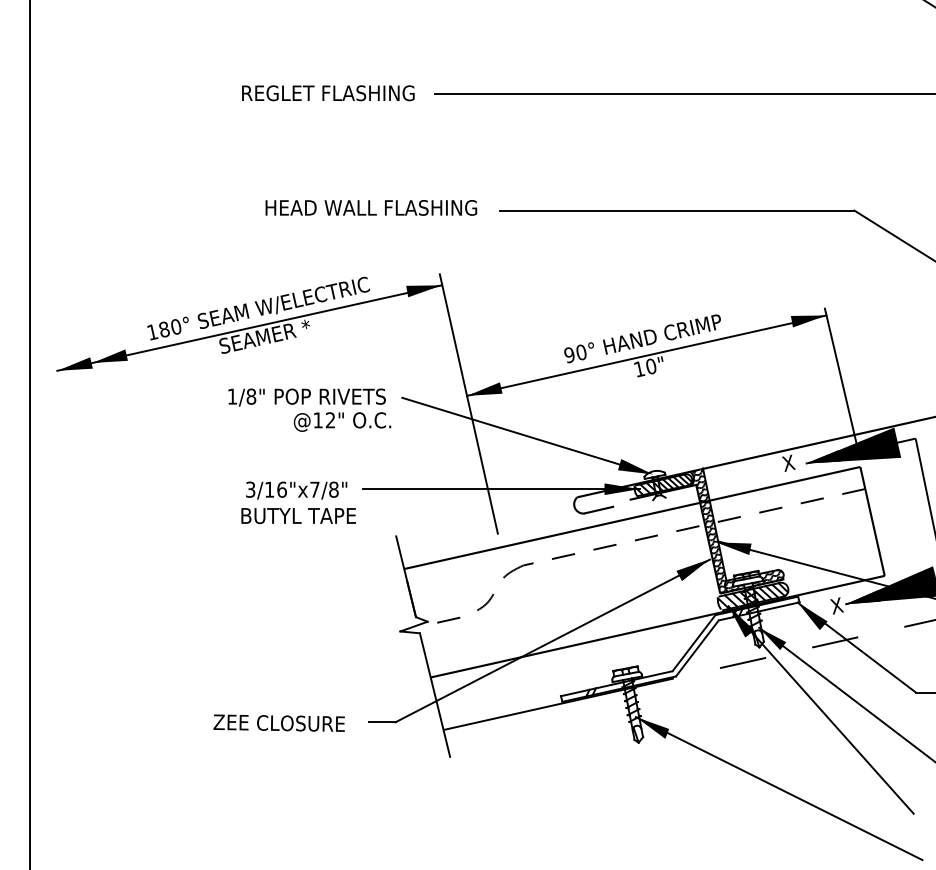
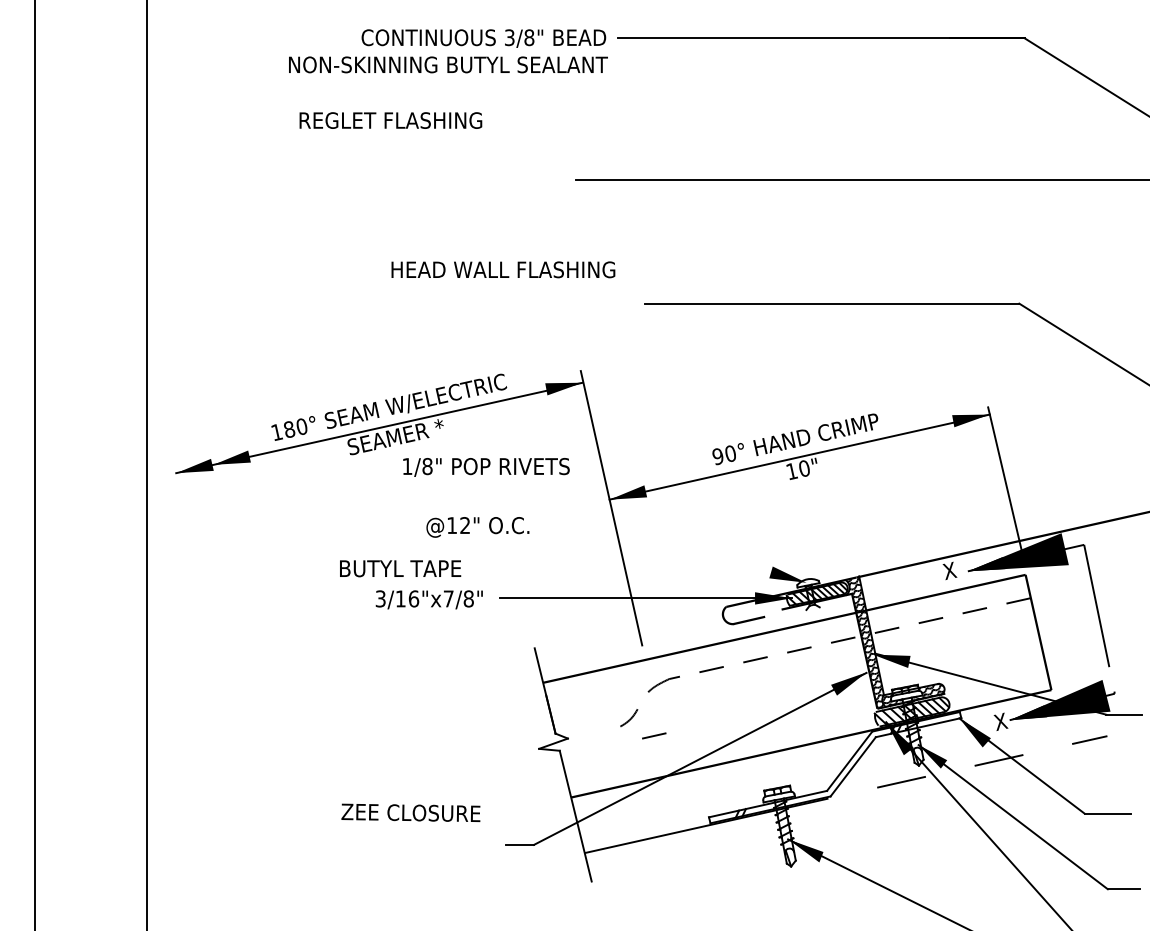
text: (327, 93) -> (390, 120), moved
text: (371, 207) -> (503, 269), moved
text: (307, 397) -> (486, 467), moved
line: (523, 434) -> (669, 540), removed
text: (298, 515) -> (400, 568), moved
line: (448, 619) -> (654, 735), moved
text: (278, 722) -> (410, 812), moved

